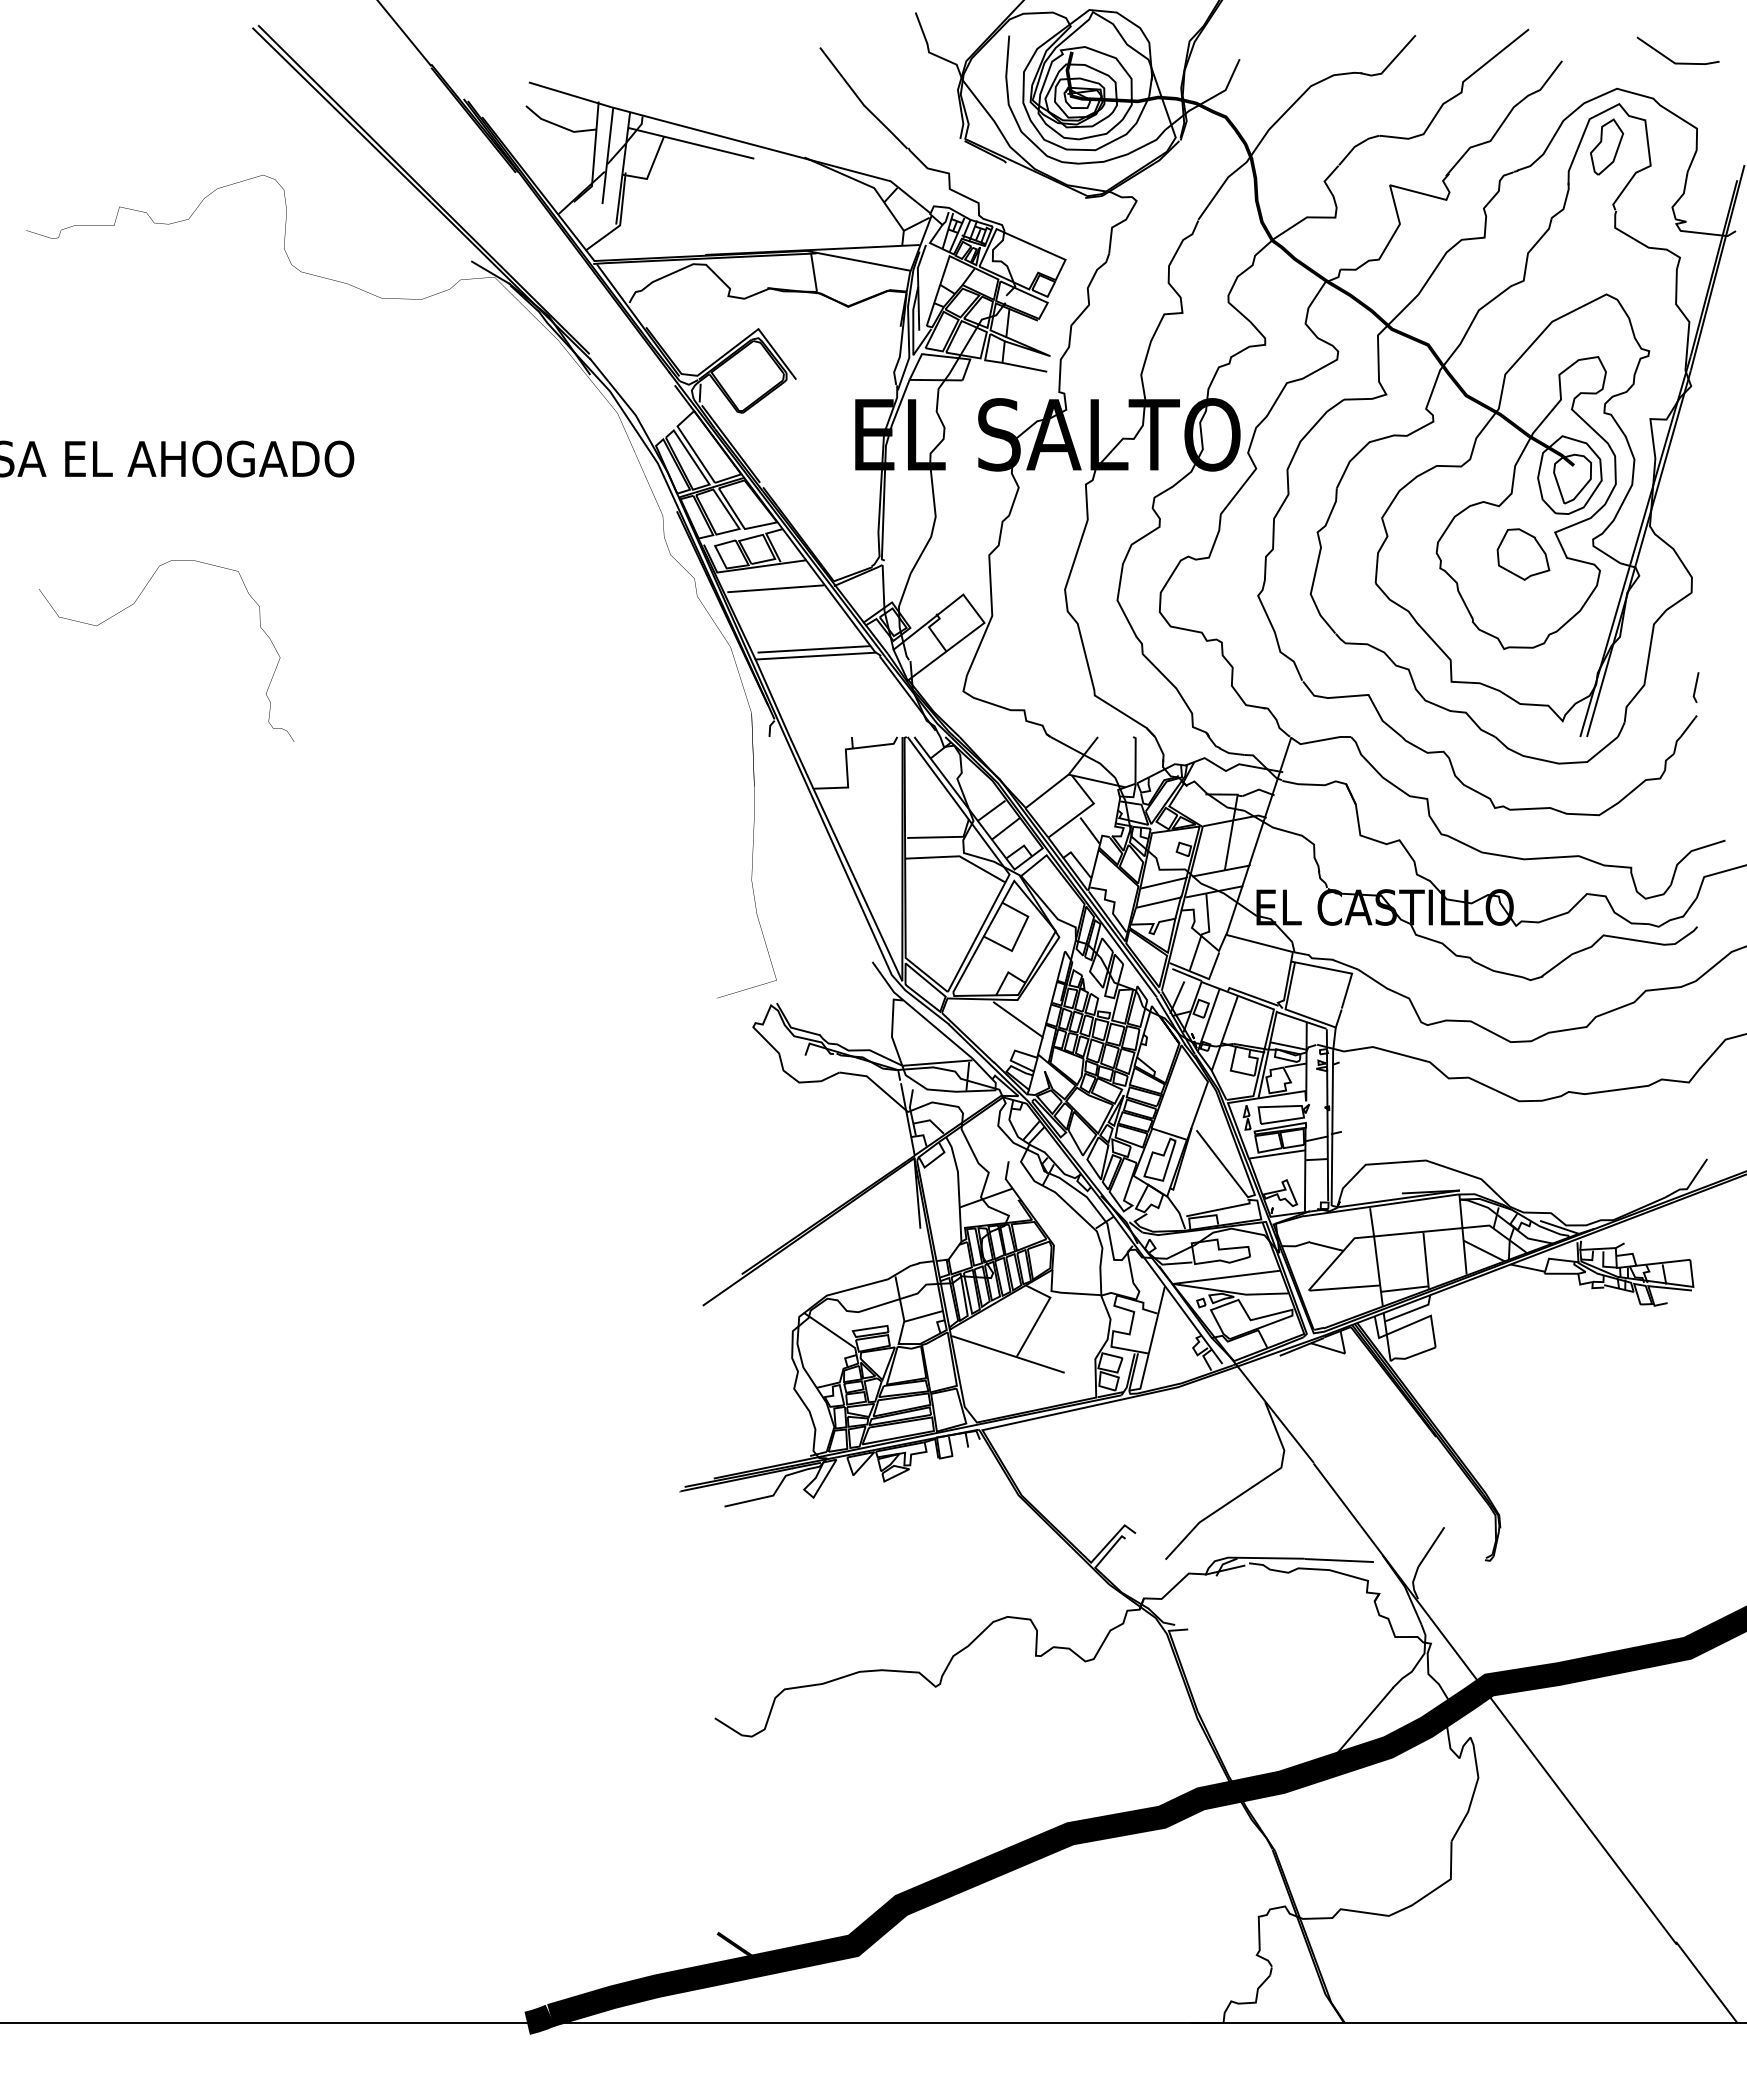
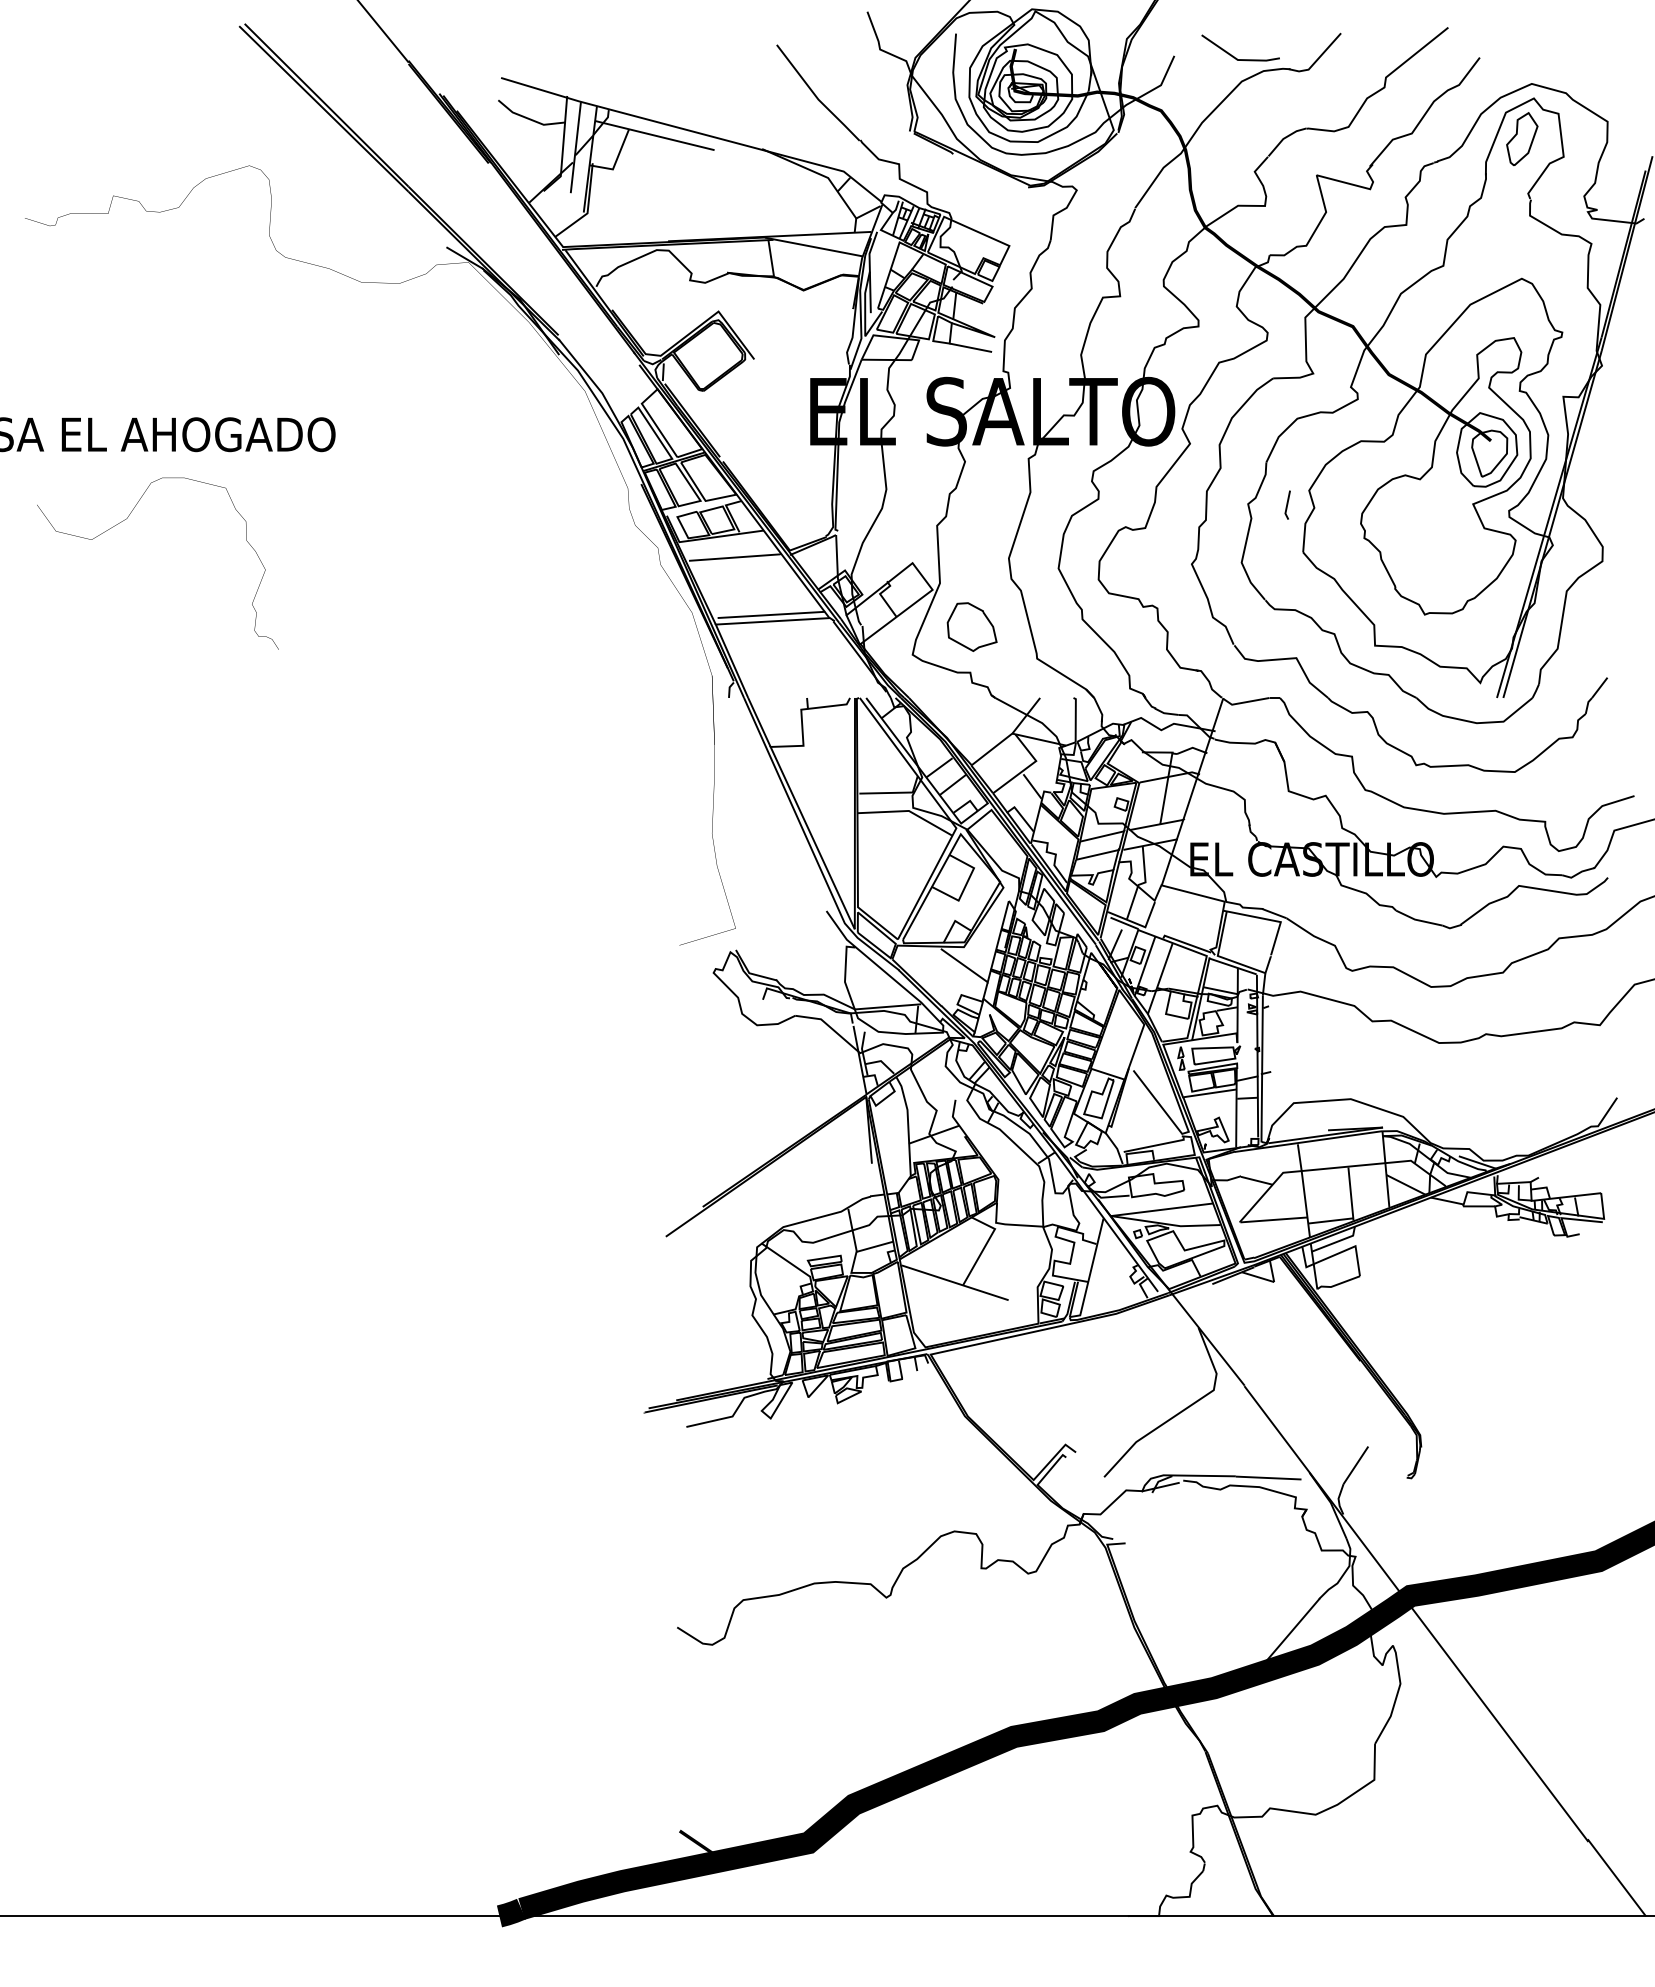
line: (1670, 58) -> (1233, 55), moved
part: (1522, 553) -> (971, 626), moved
curve: (133, 604) -> (126, 519), moved
line: (1695, 686) -> (1287, 504), moved

